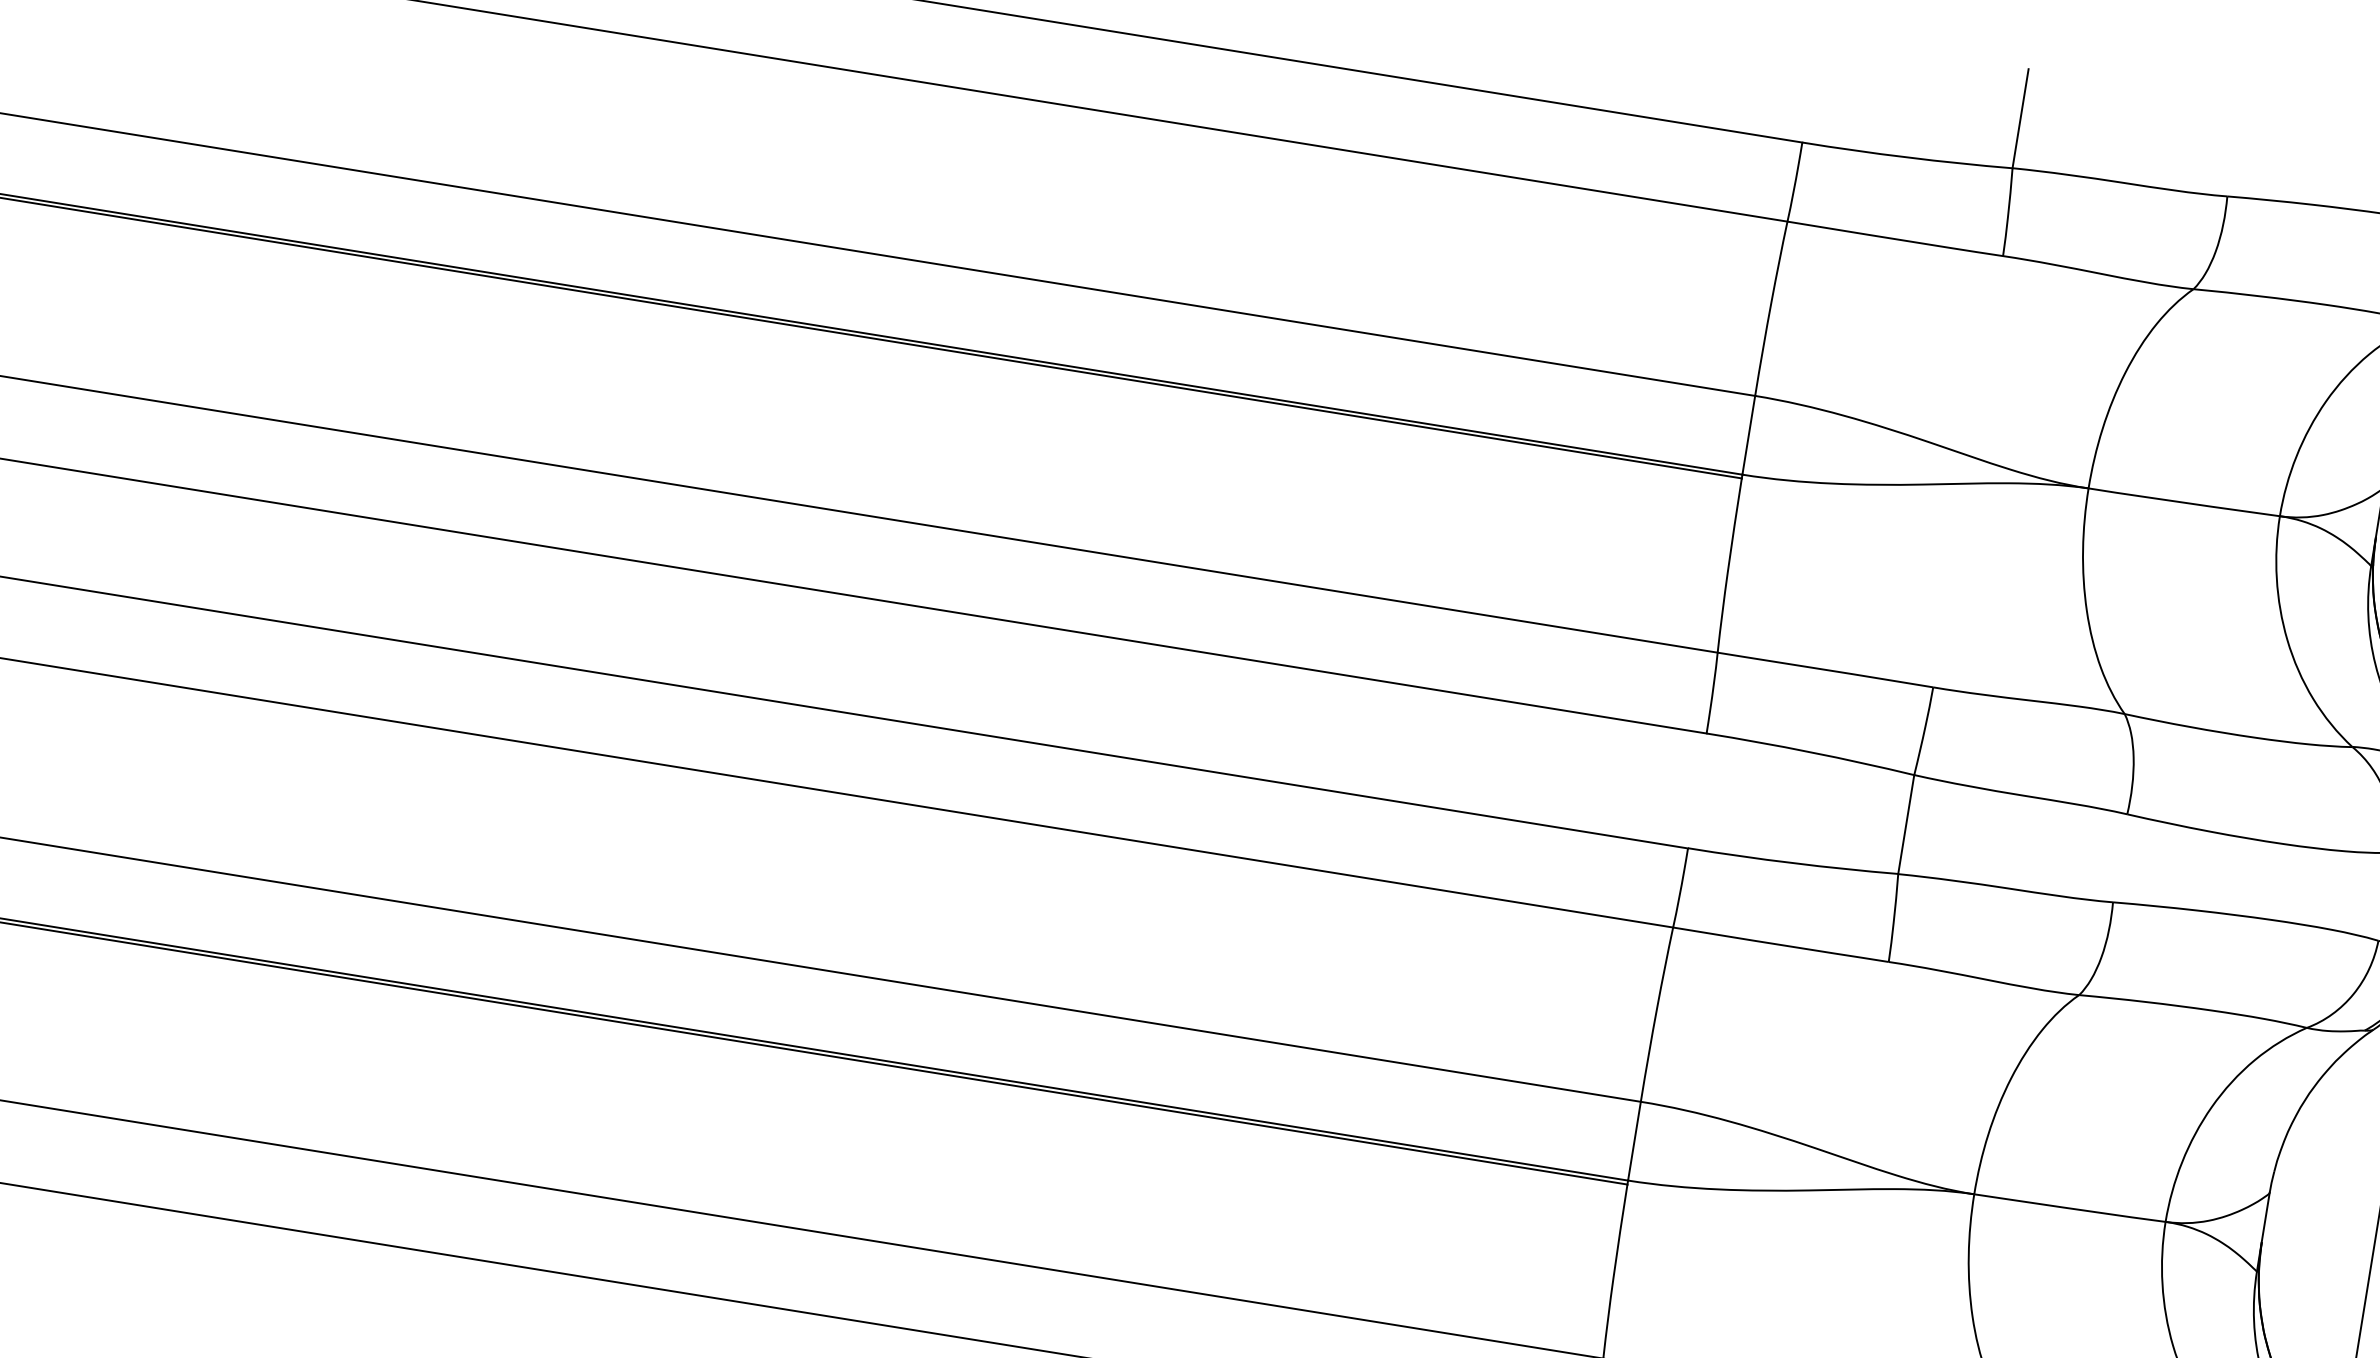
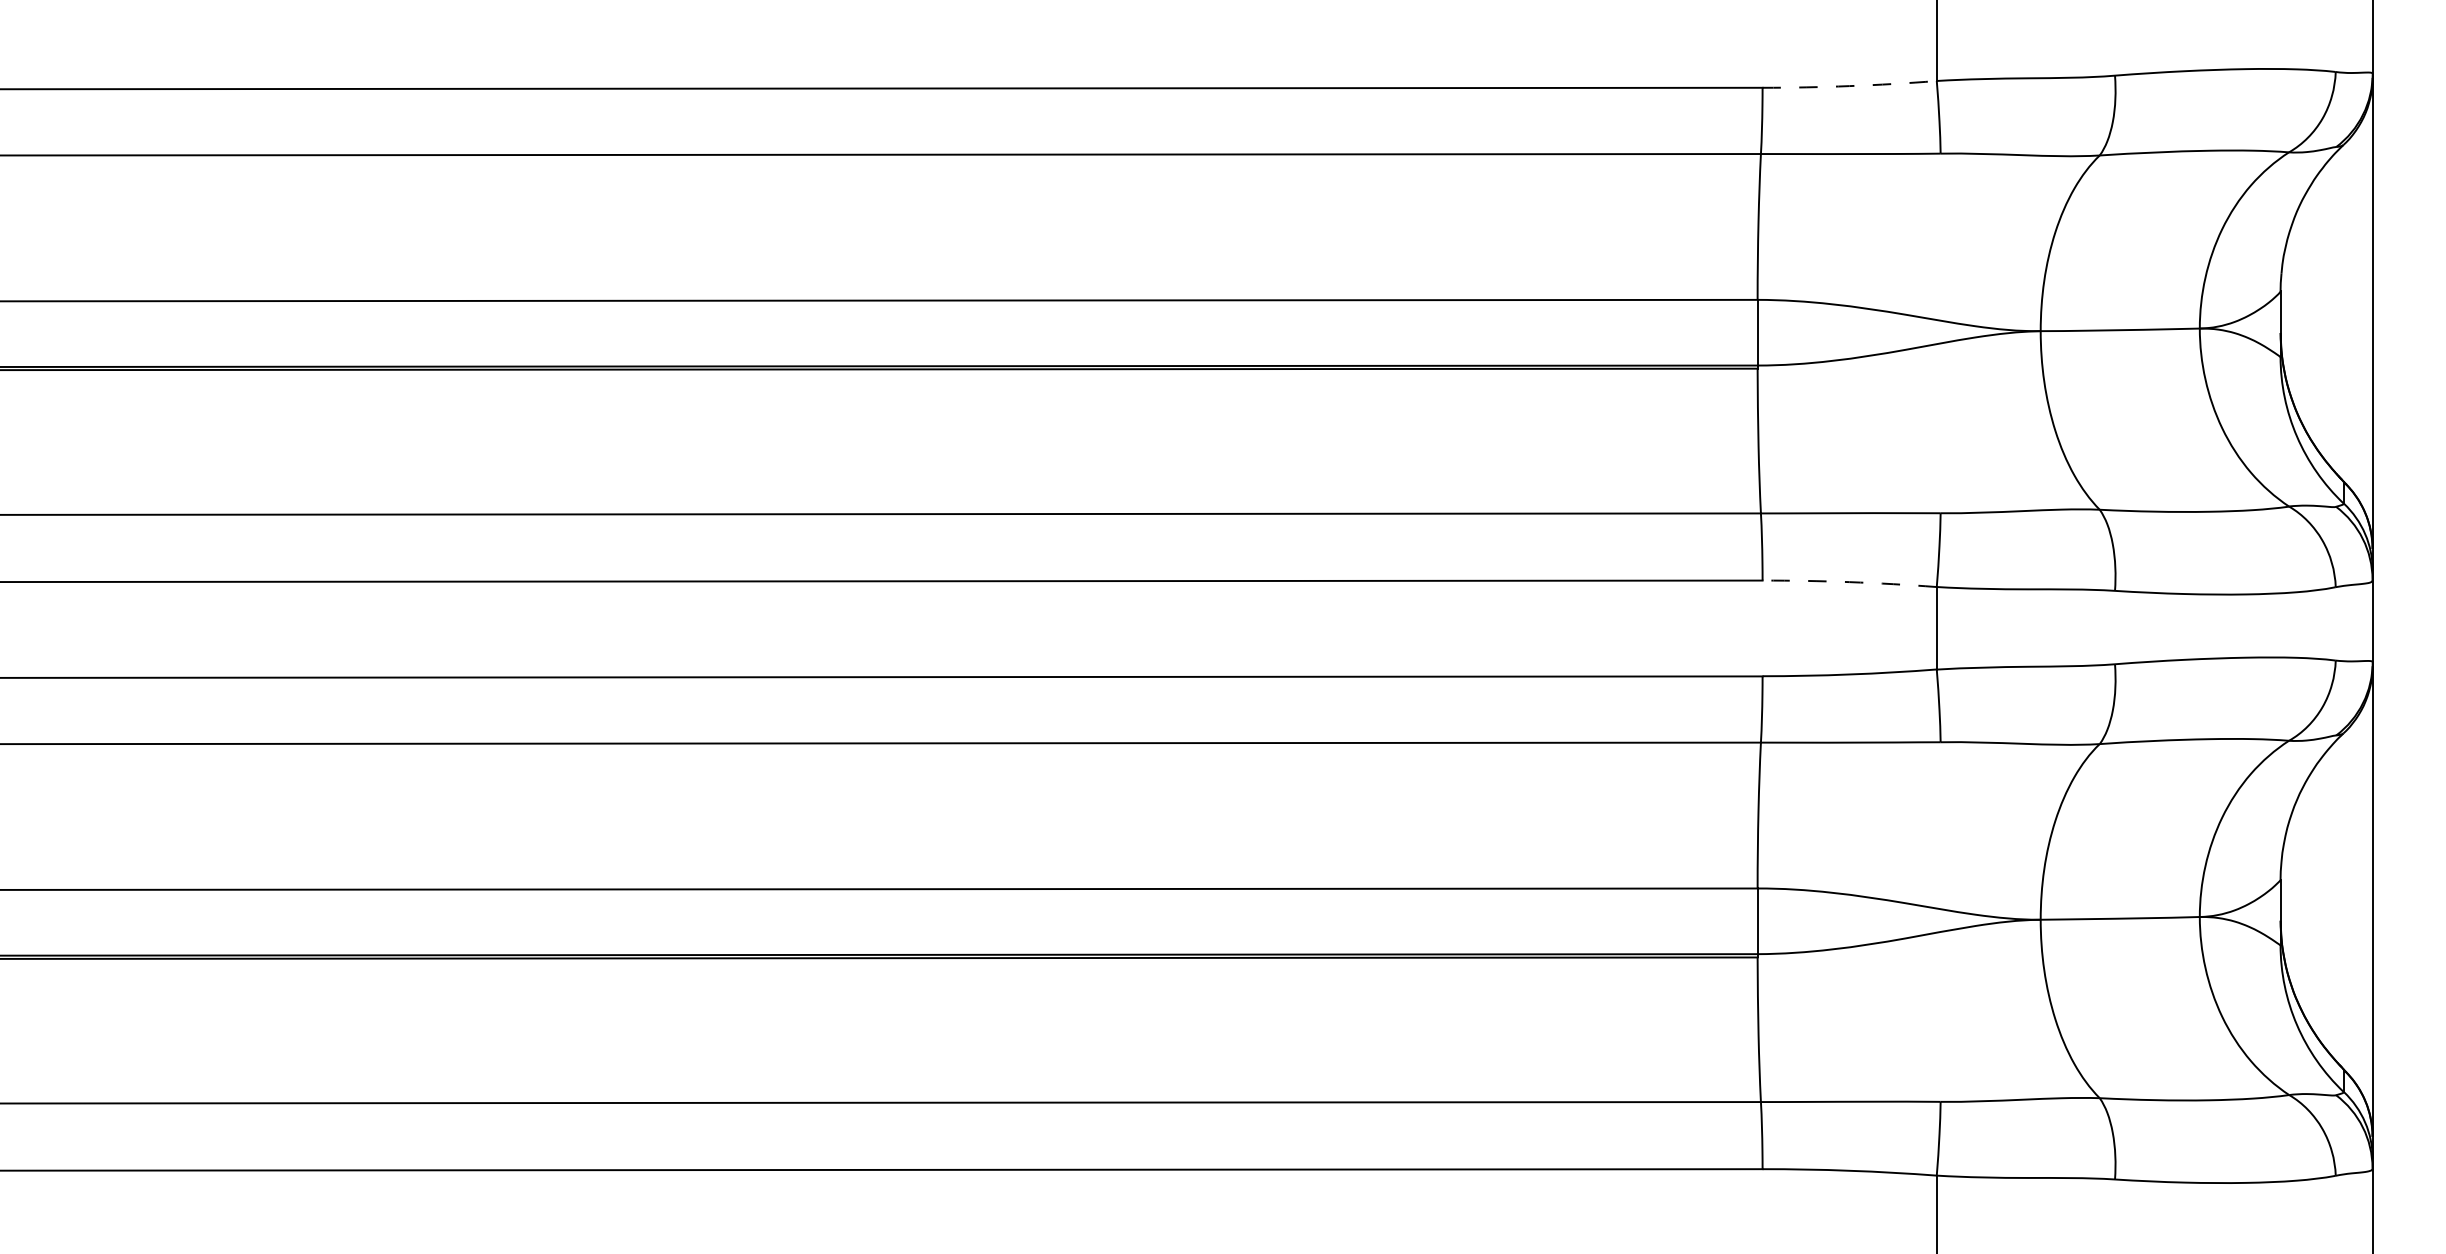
arc: (1906, 157) -> (1849, 86), solid -> dashed
arc: (1810, 752) -> (1849, 582), solid -> dashed

